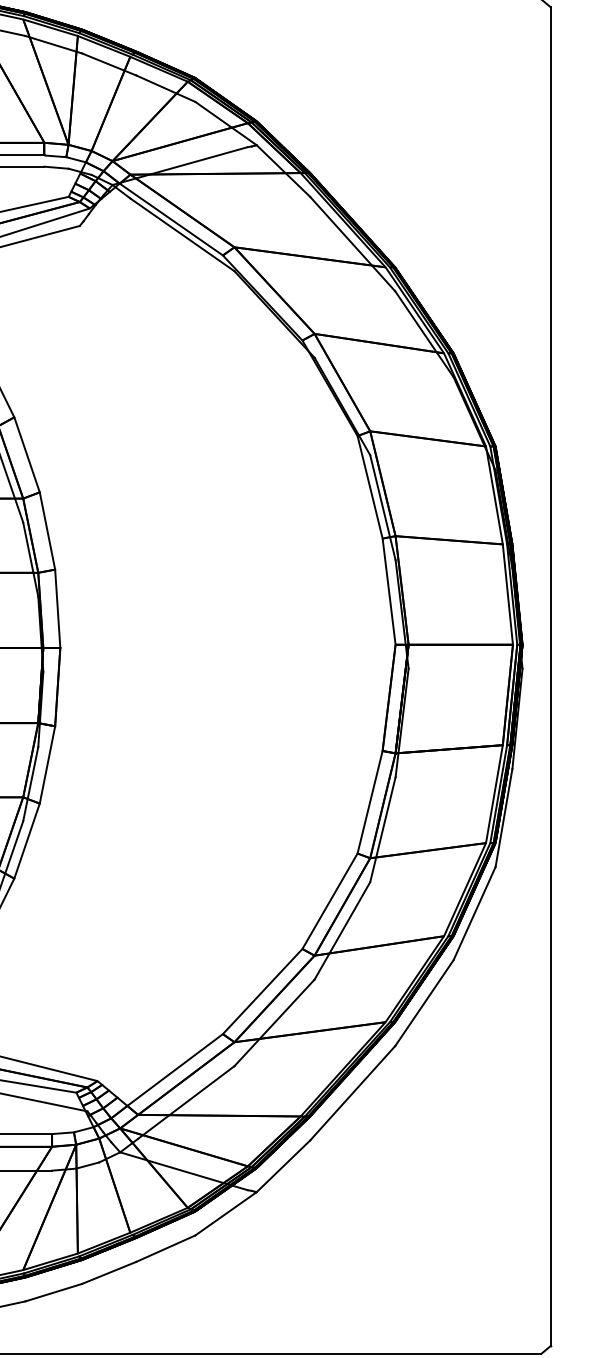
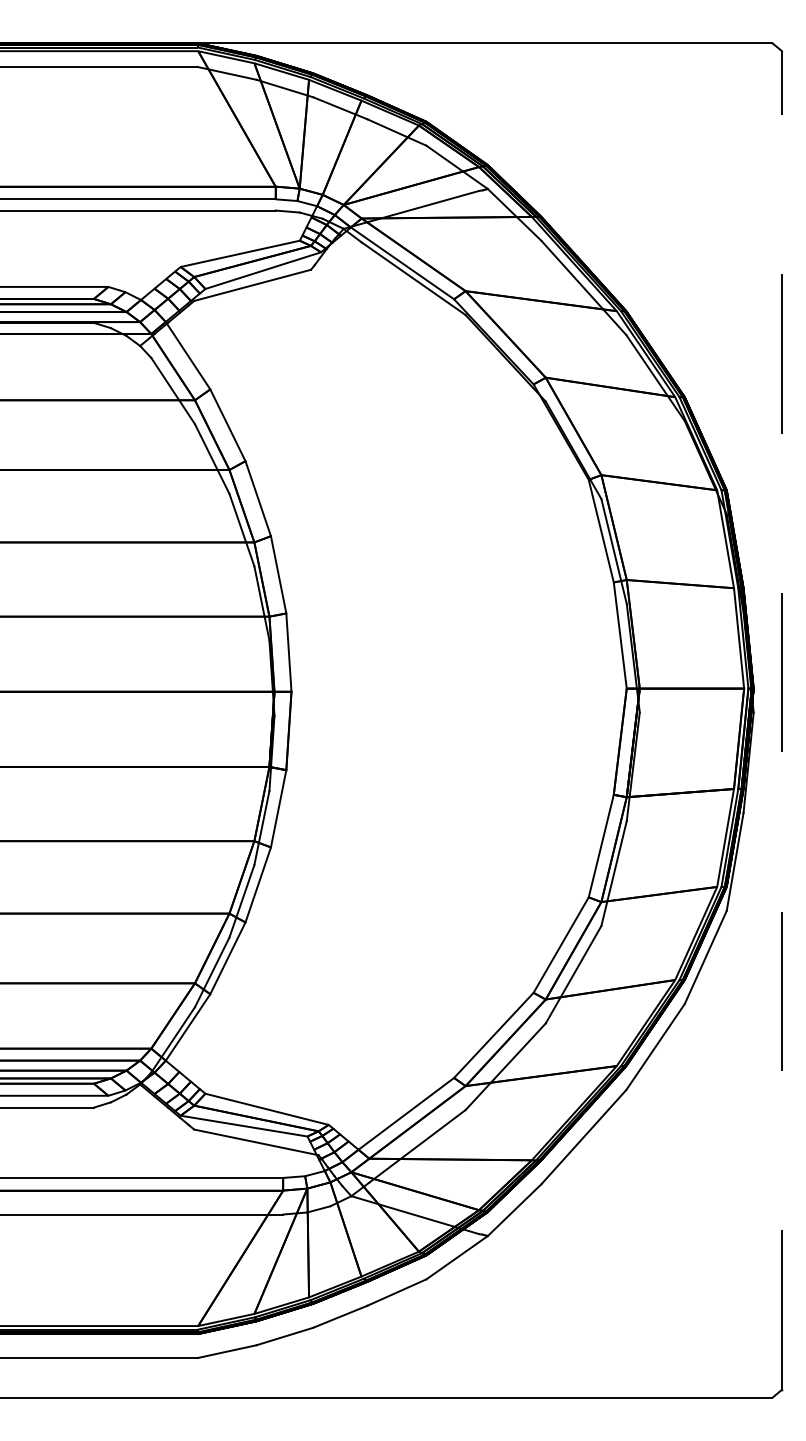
line: (550, 676) -> (781, 720), solid -> dashed

